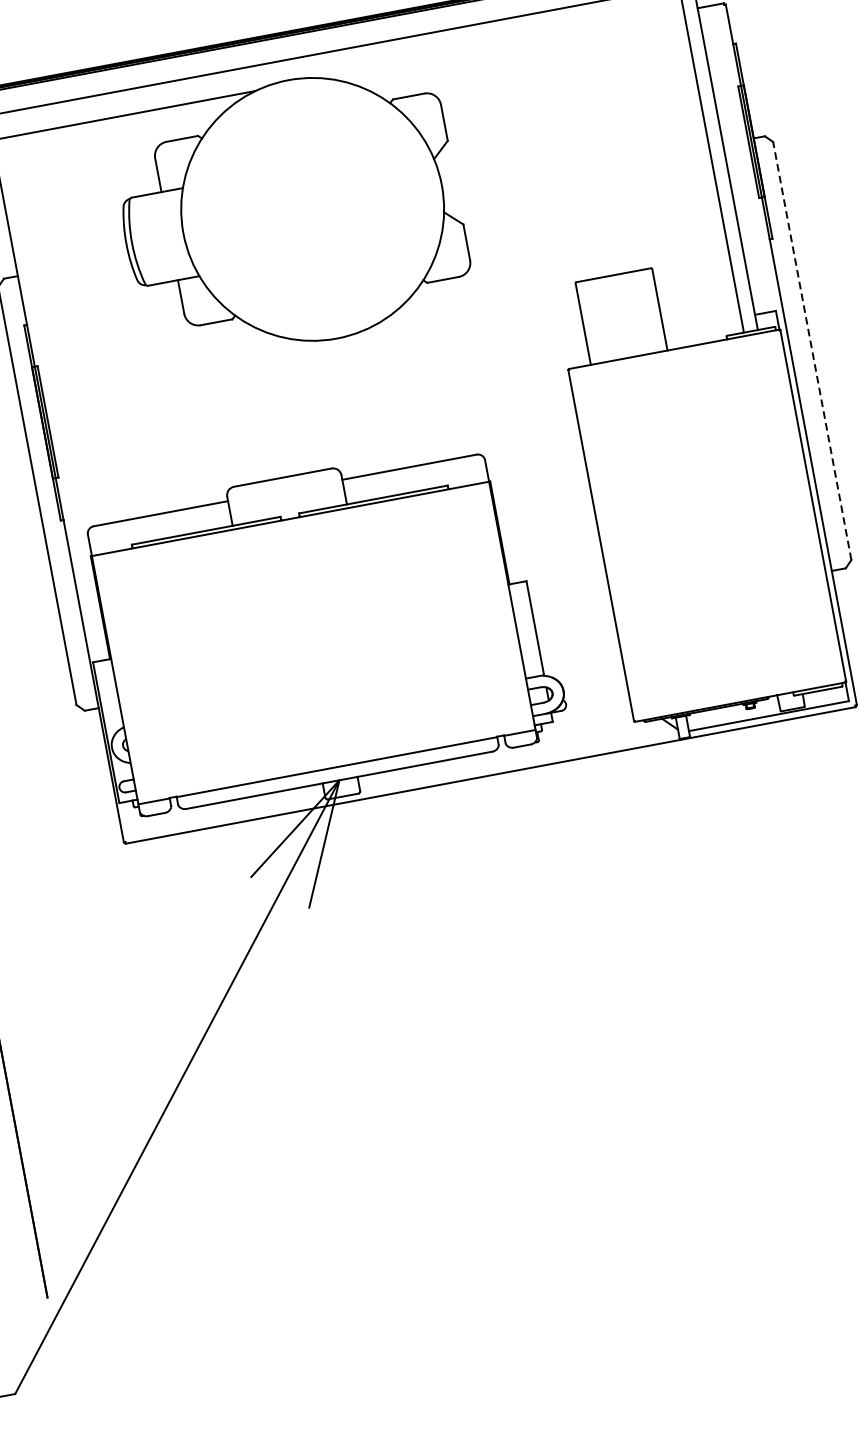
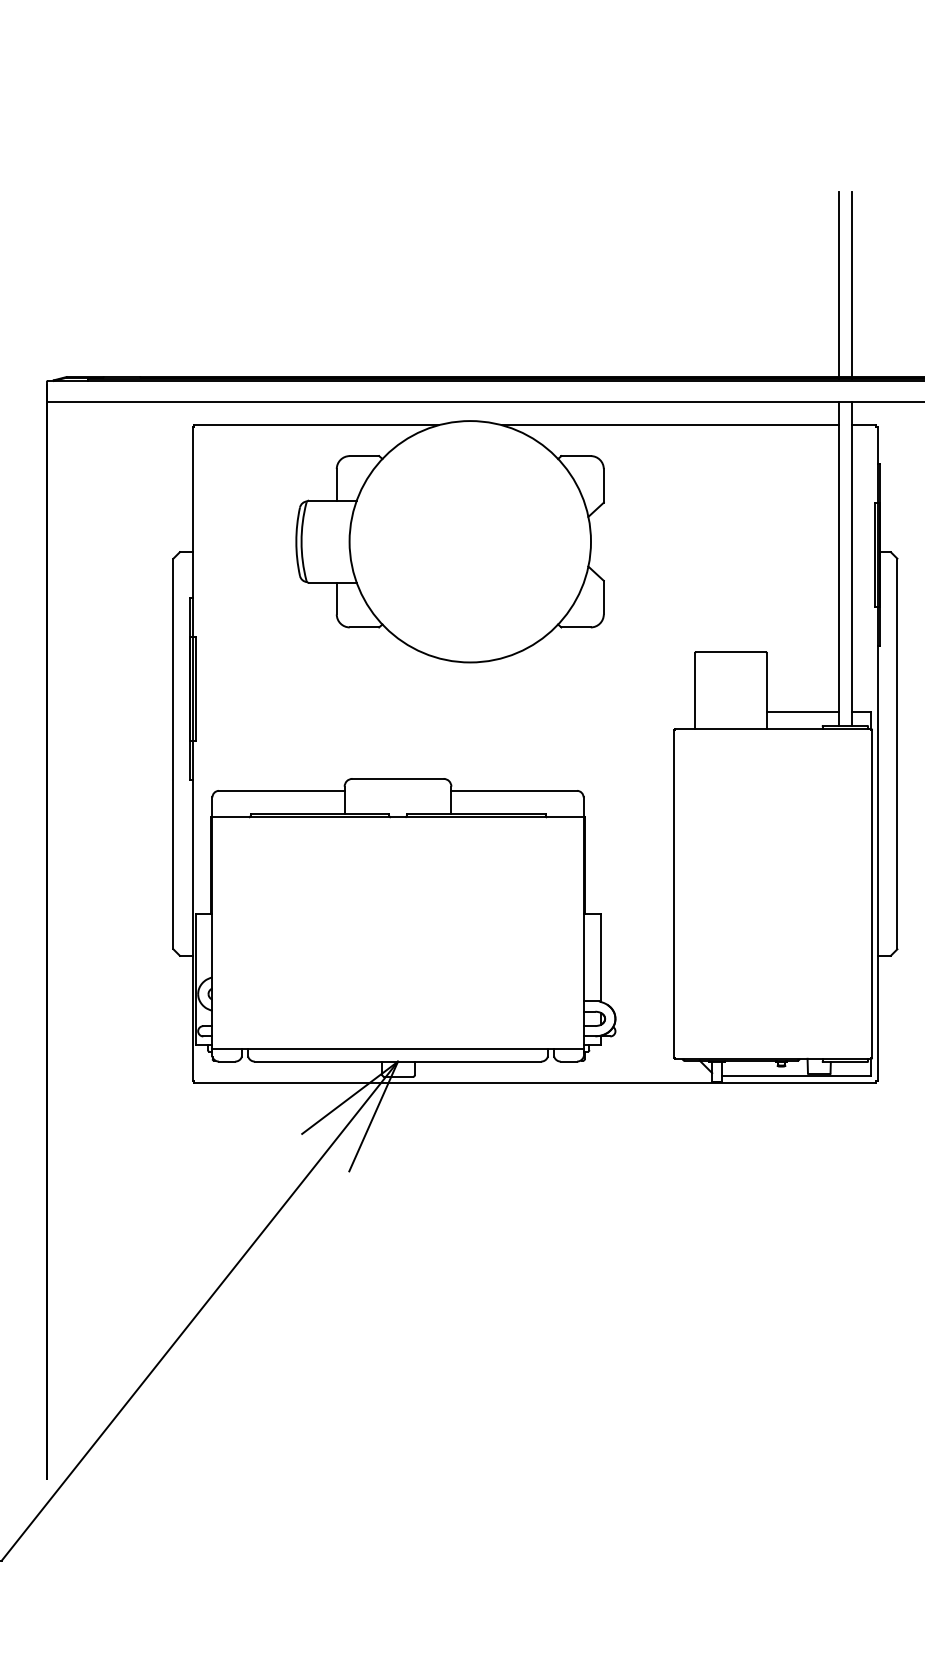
line: (502, 45) -> (669, 425), added
line: (702, 324) -> (802, 711), added
line: (812, 350) -> (897, 753), dashed -> solid

